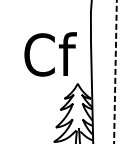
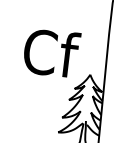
text: (50, 54) -> (51, 53), moved

